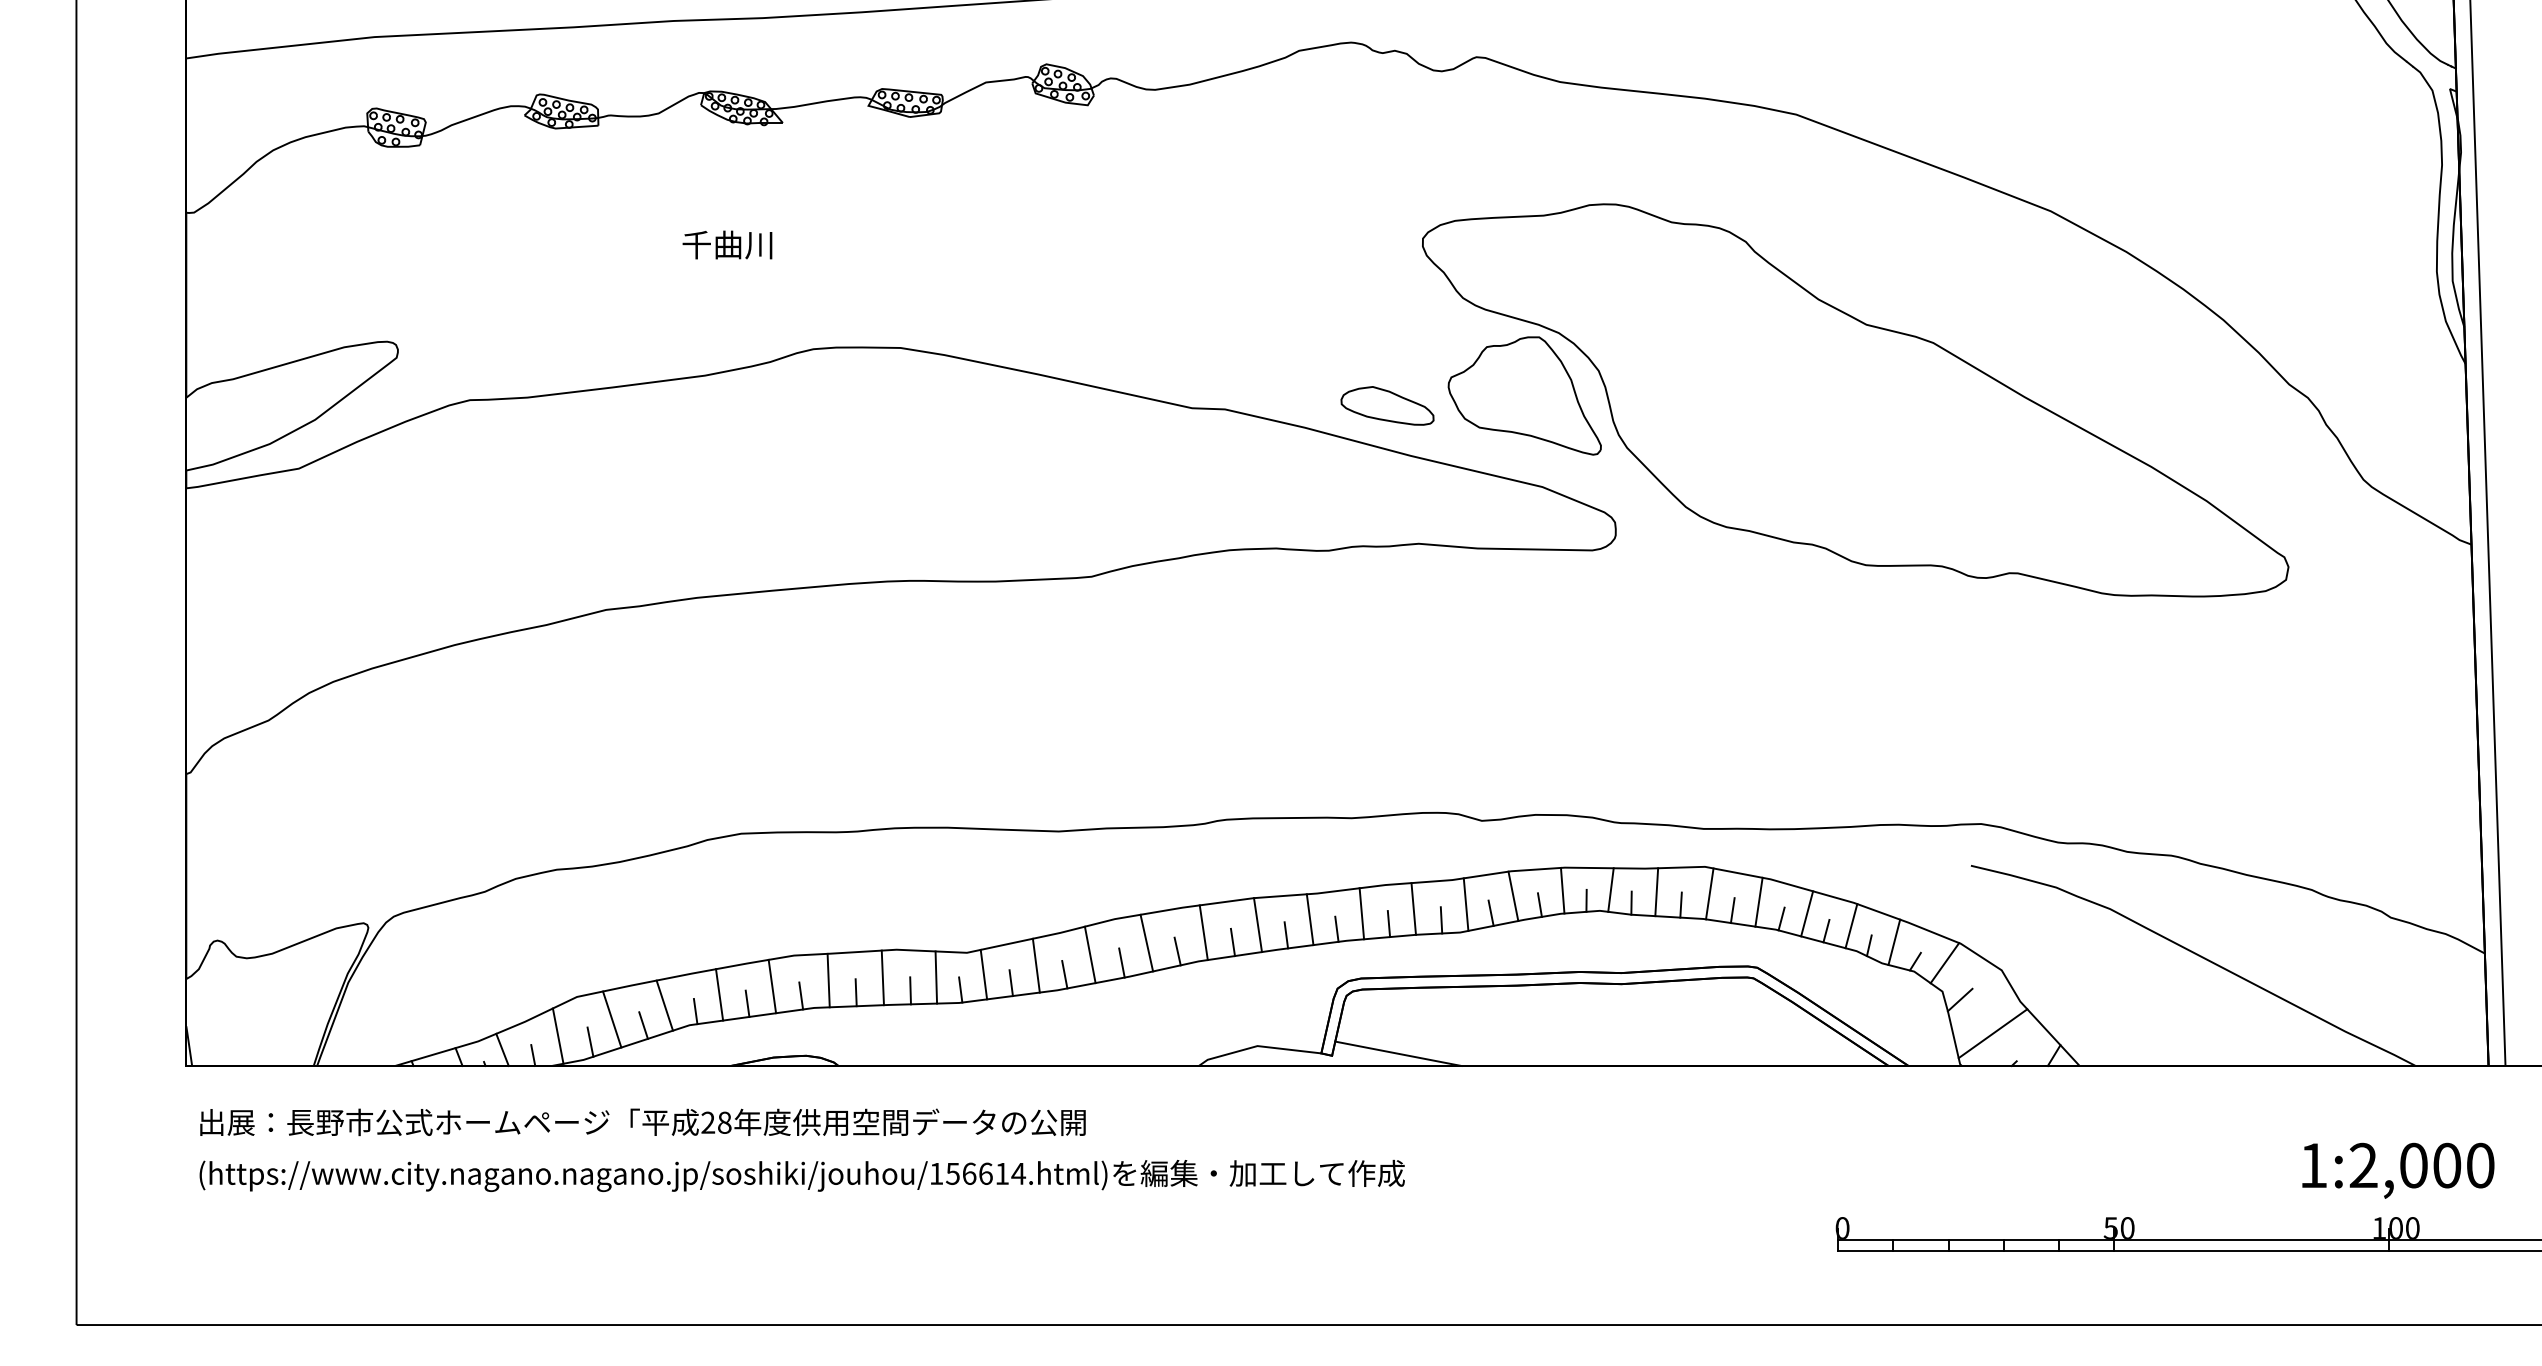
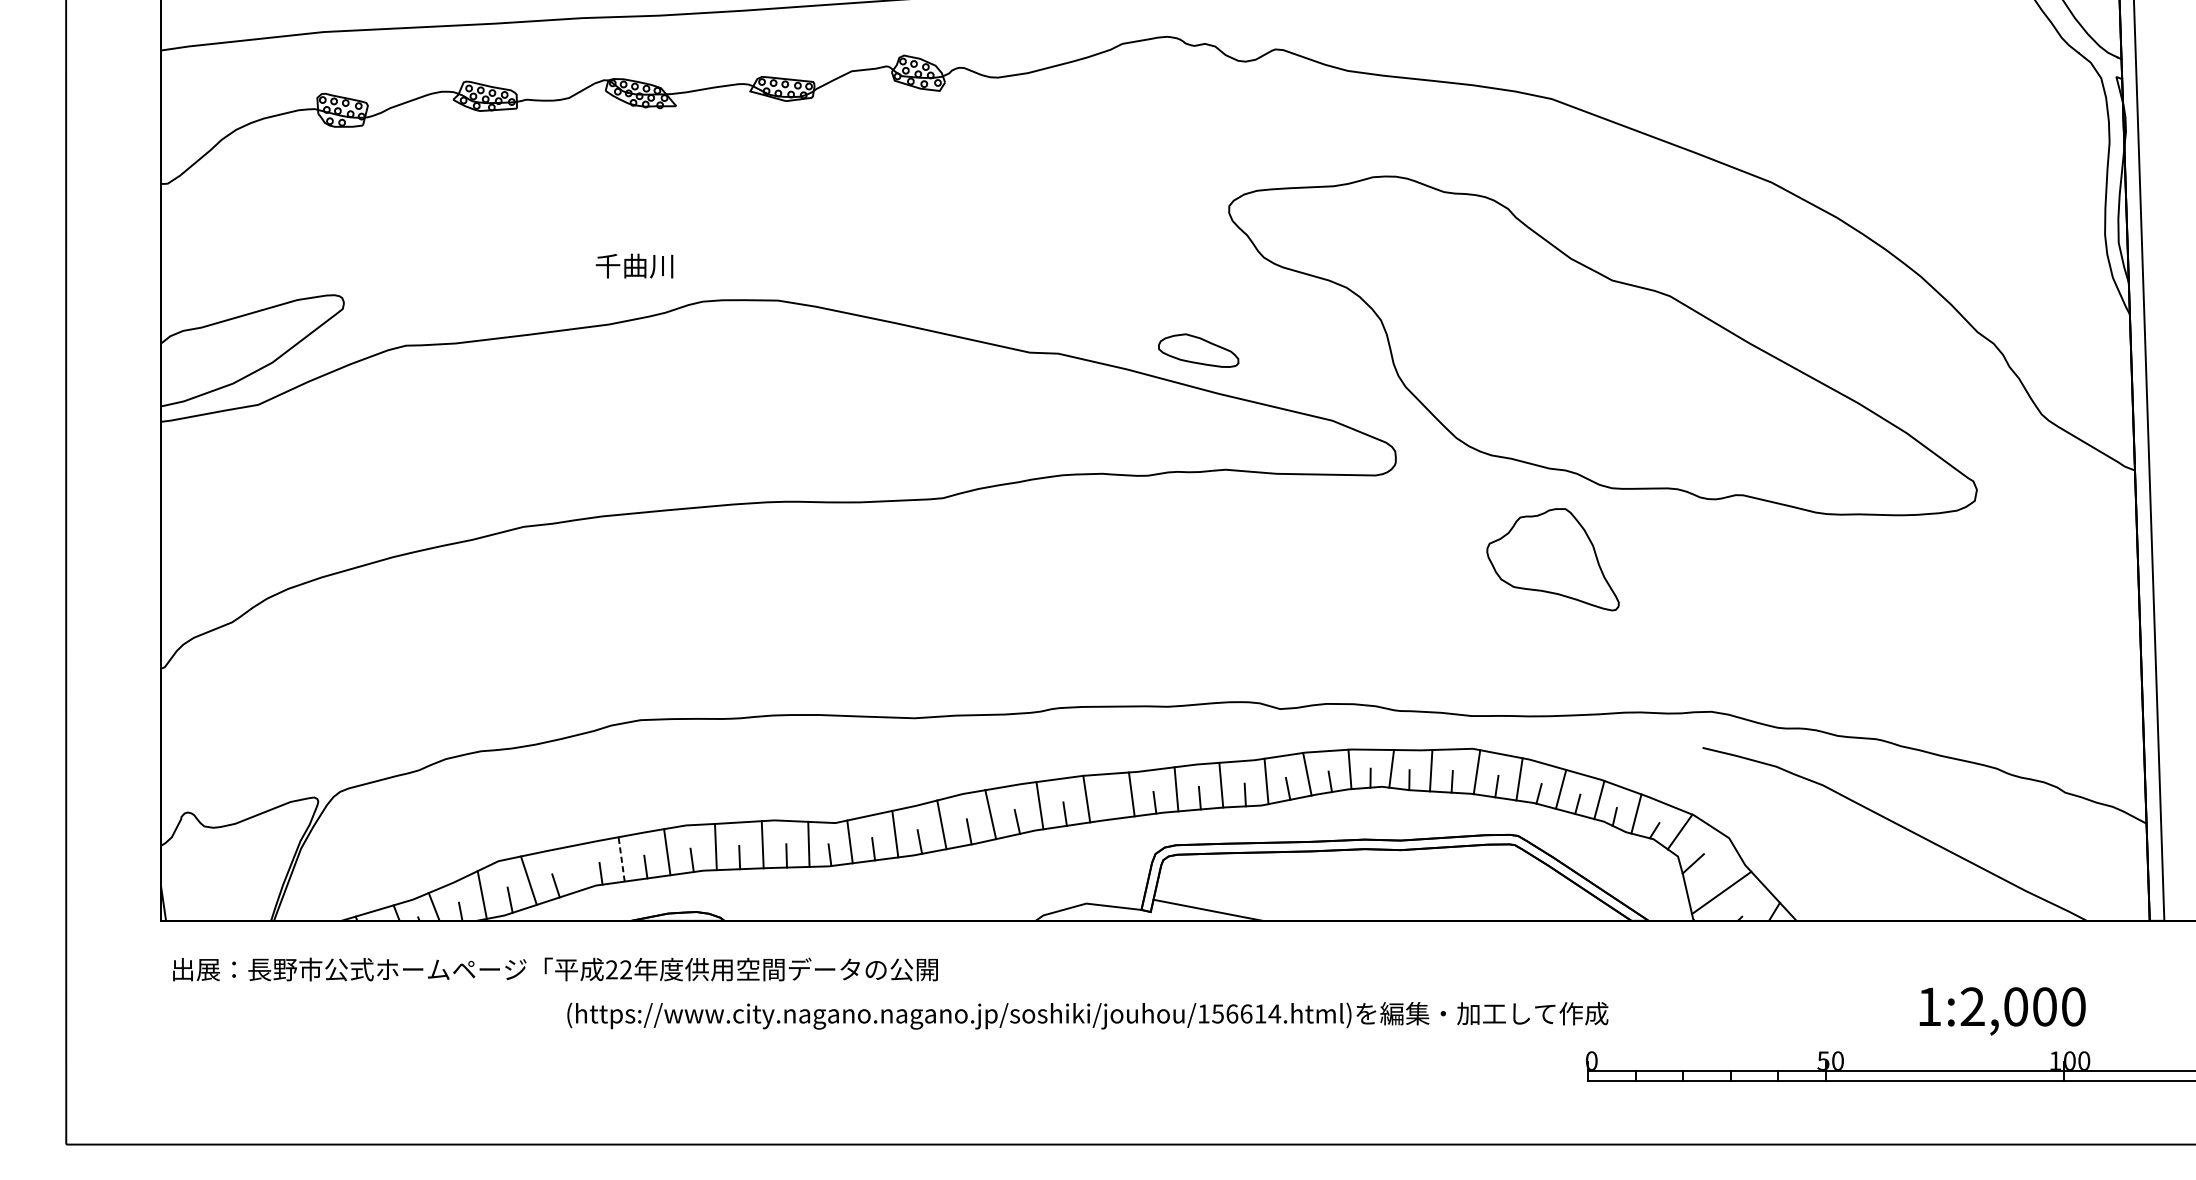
text: (727, 244) -> (634, 265), moved
part: (1524, 395) -> (1552, 559), moved
line: (1286, 935) -> (1111, 808), removed
line: (719, 994) -> (621, 859), solid -> dashed
line: (664, 1005) -> (574, 868), removed
text: (724, 1122) -> (625, 969), 28 -> 22
text: (2398, 1170) -> (2002, 1011), moved
text: (801, 1175) -> (1087, 1015), moved

